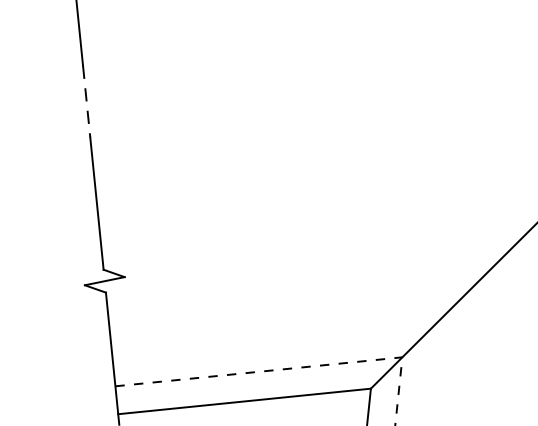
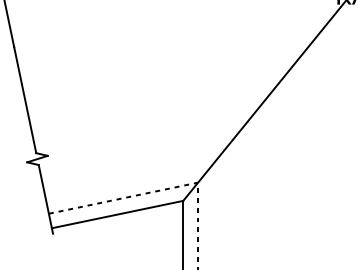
line: (87, 103) -> (18, 66), dashed -> solid

